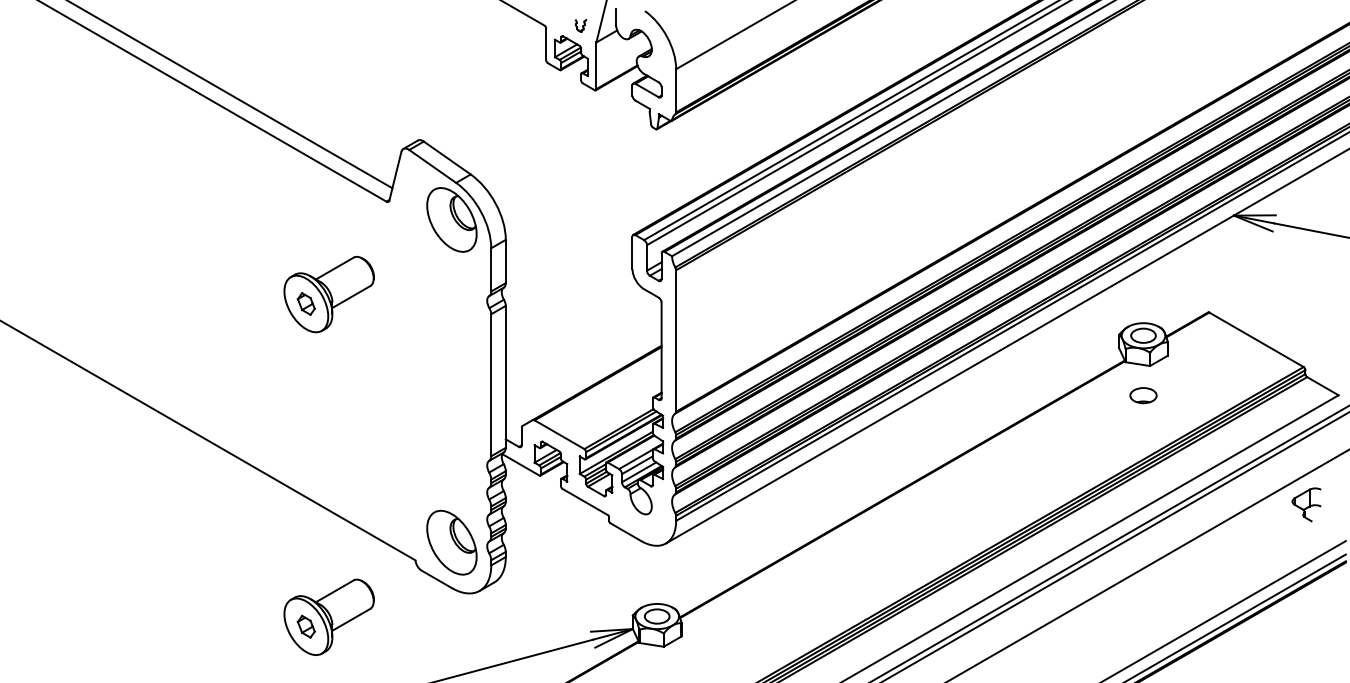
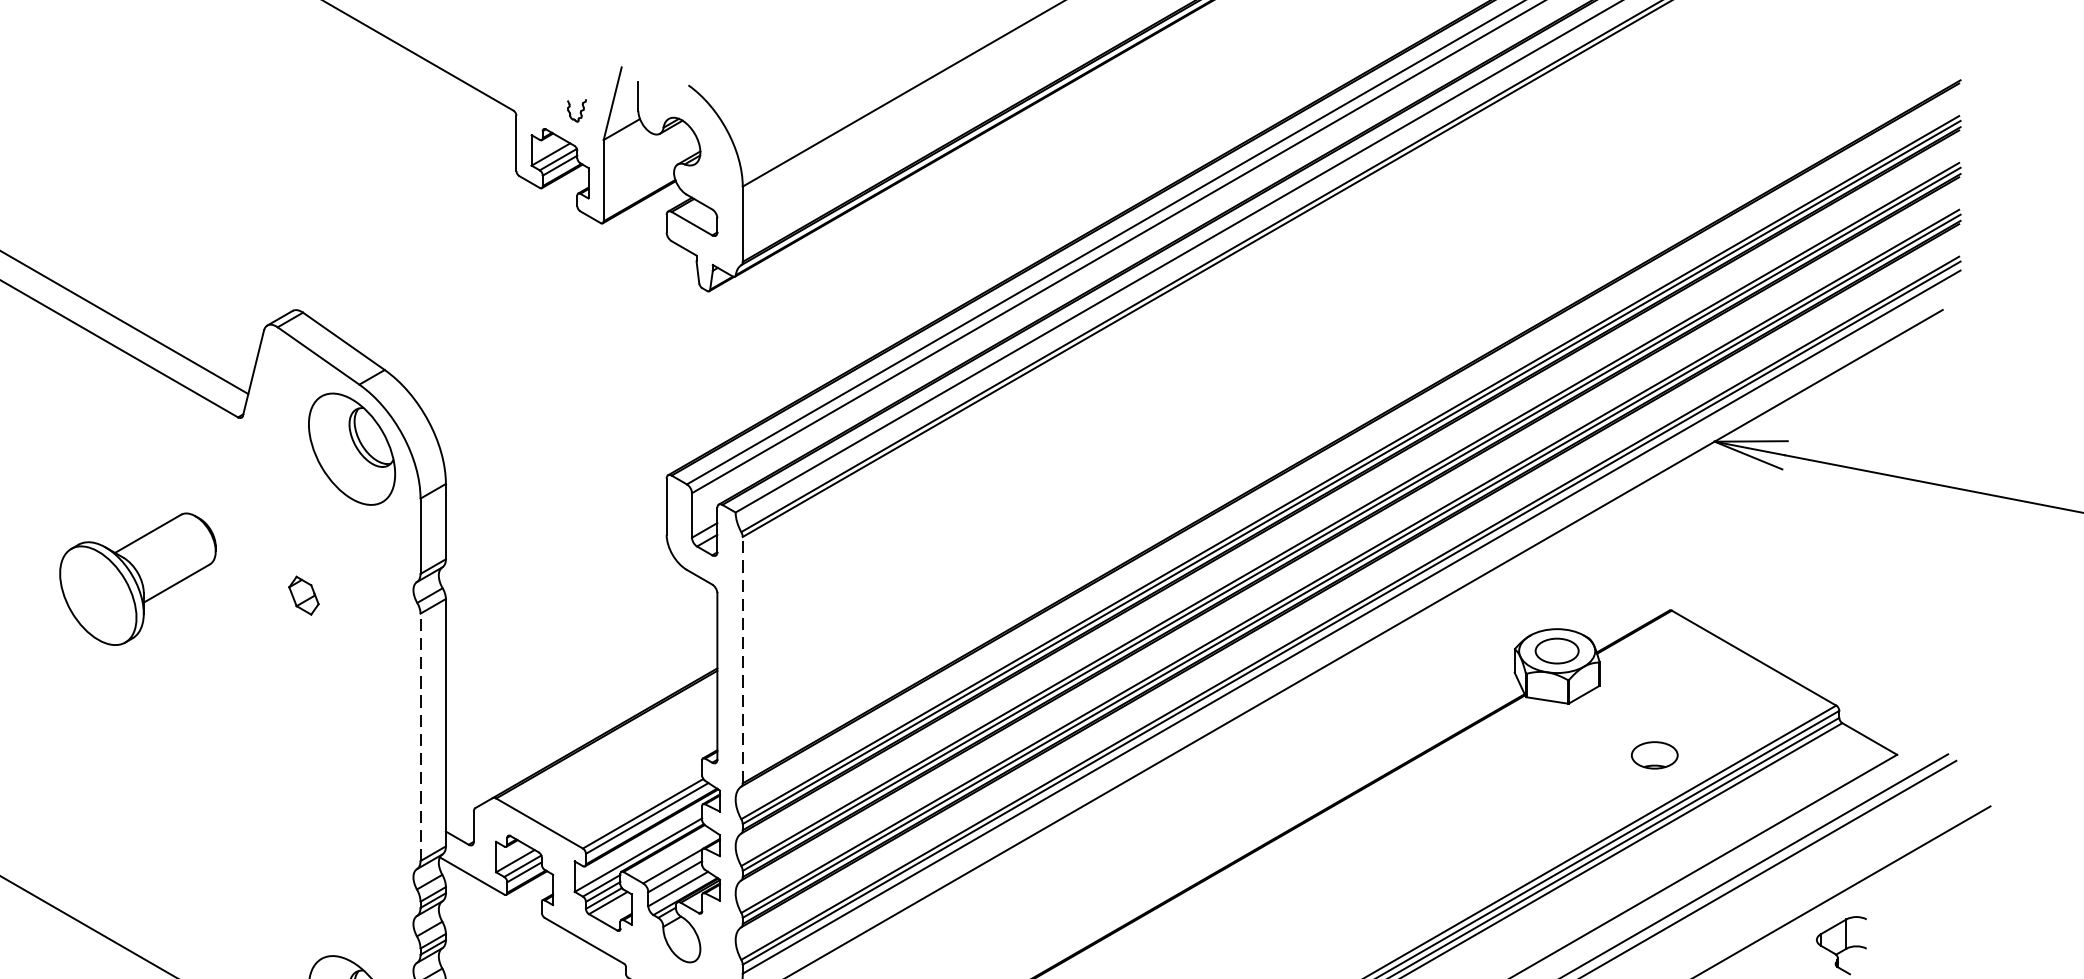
part: (305, 303) -> (302, 594), moved
line: (676, 341) -> (743, 661), solid -> dashed
line: (491, 385) -> (420, 737), solid -> dashed
part: (1143, 395) -> (1654, 755), moved

